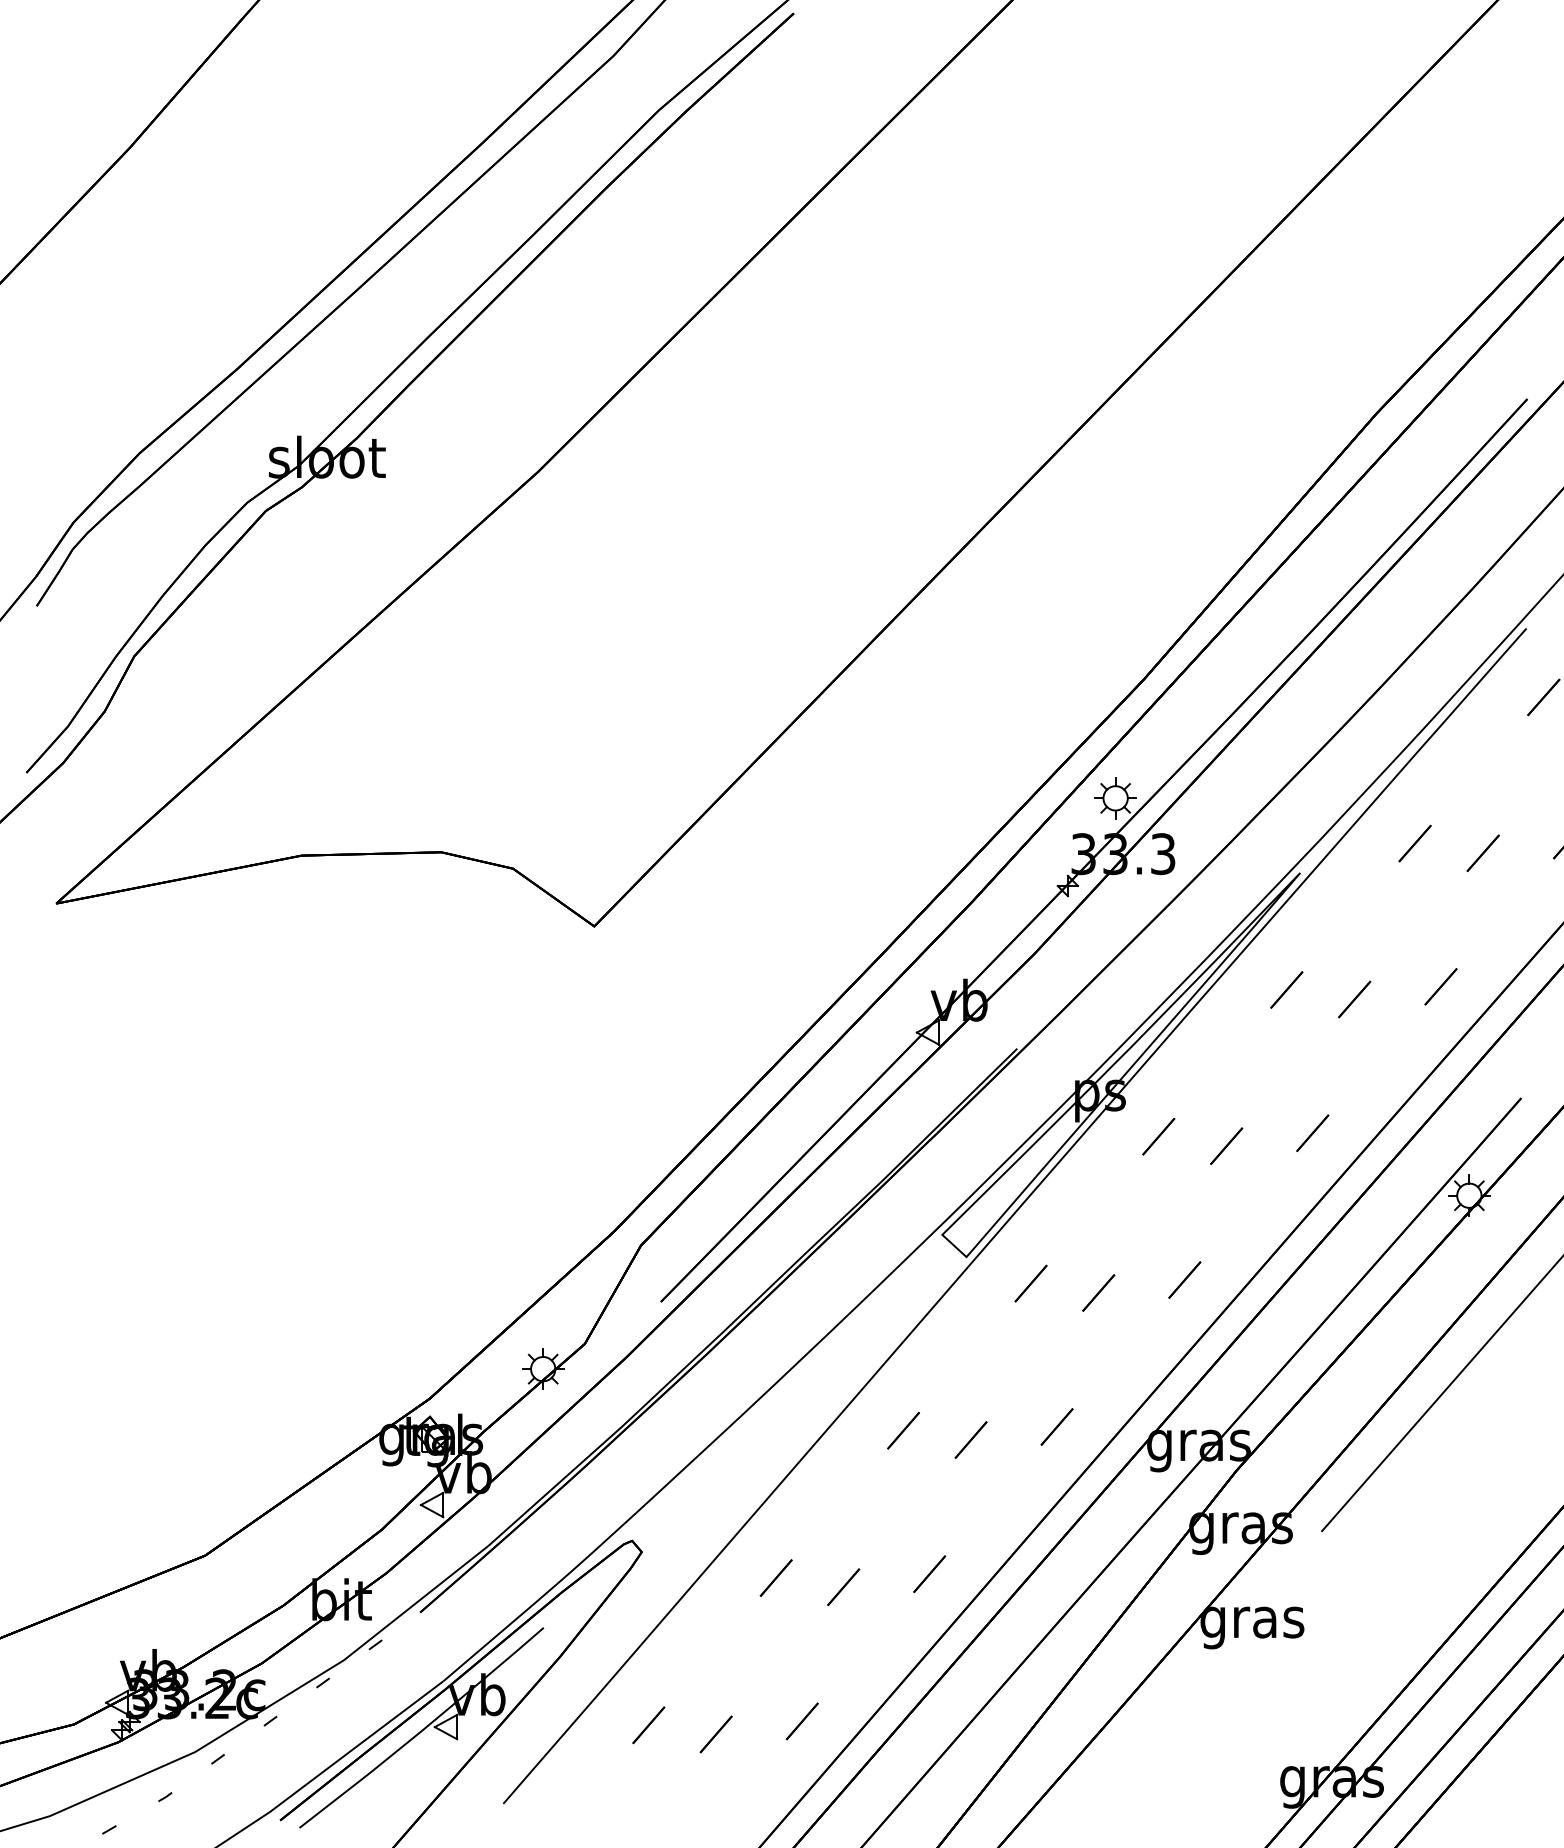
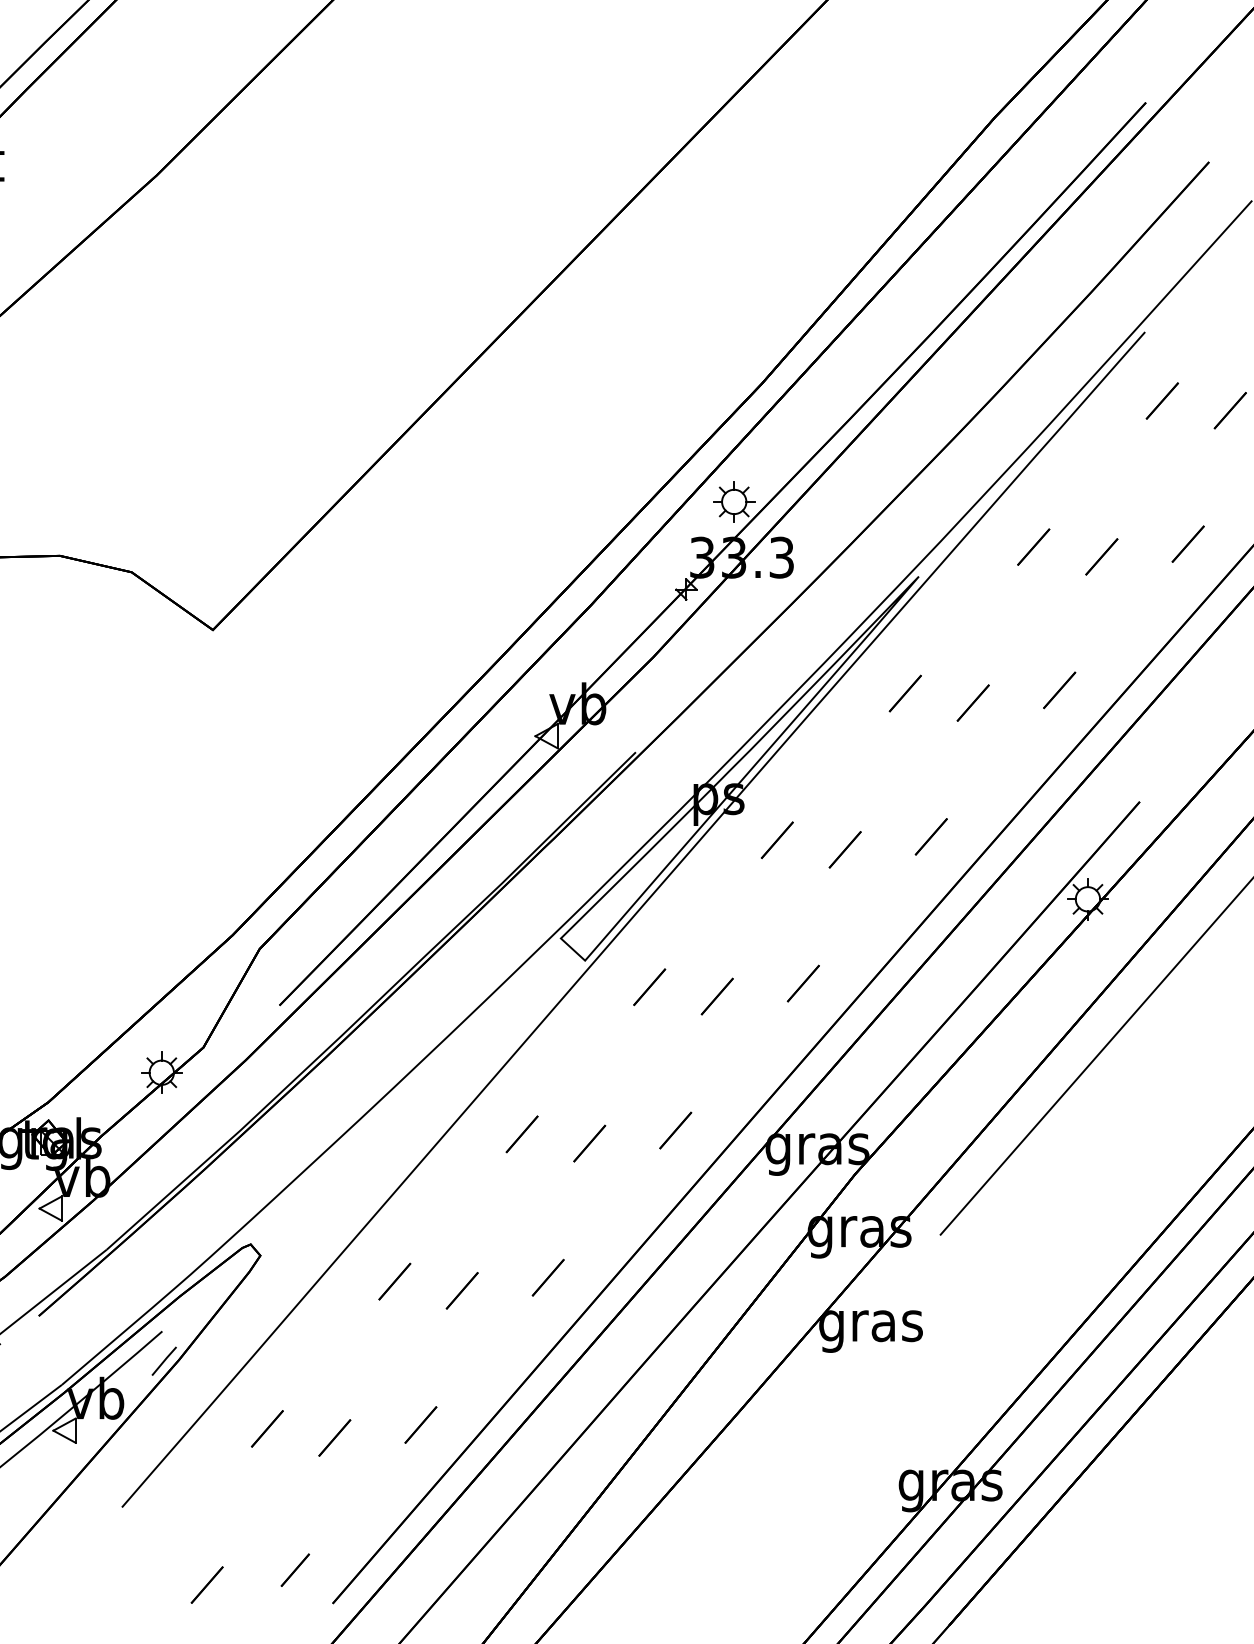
line: (545, 1657) -> (164, 1361), added

